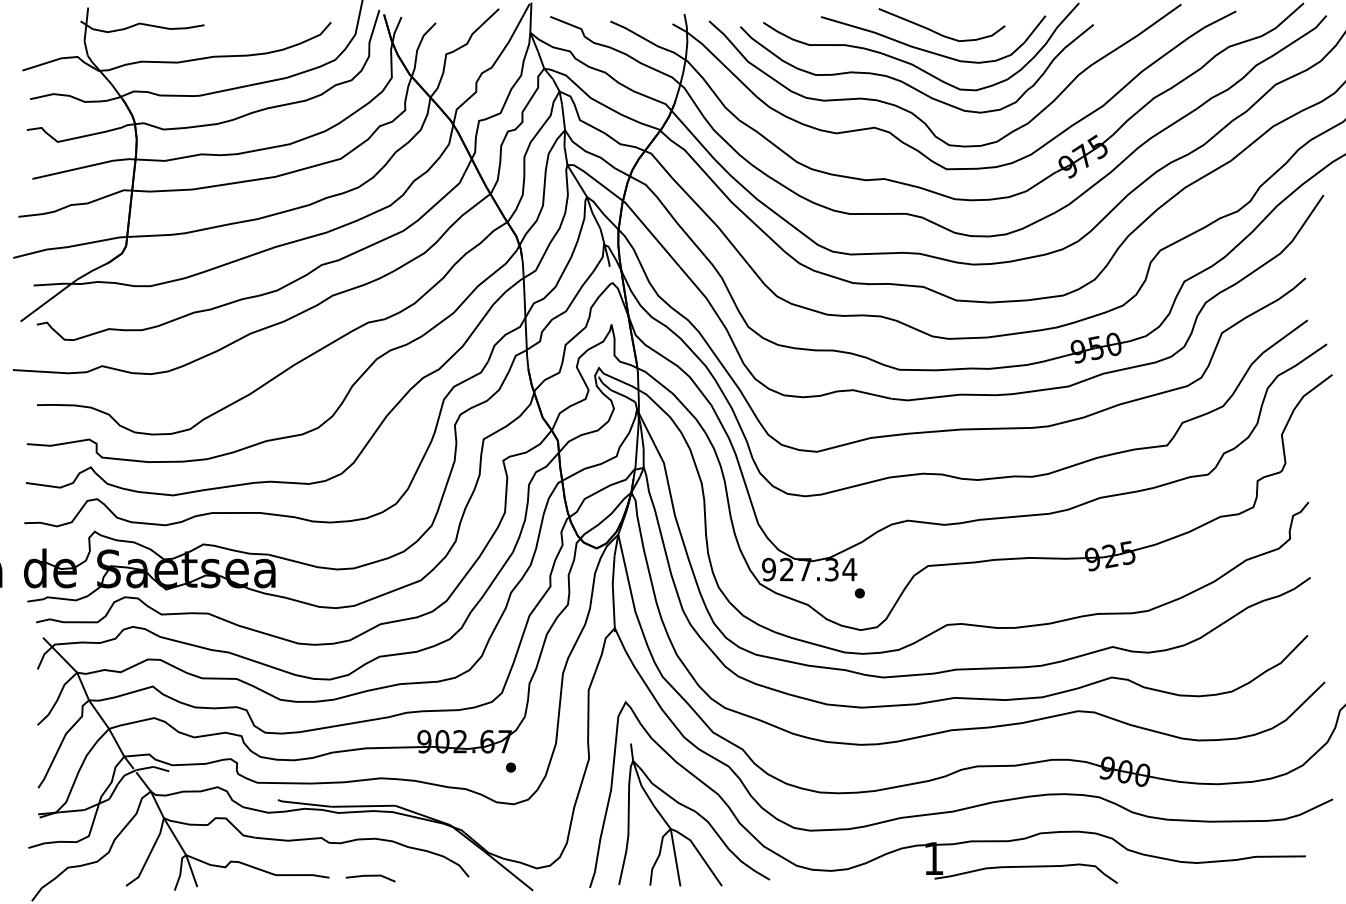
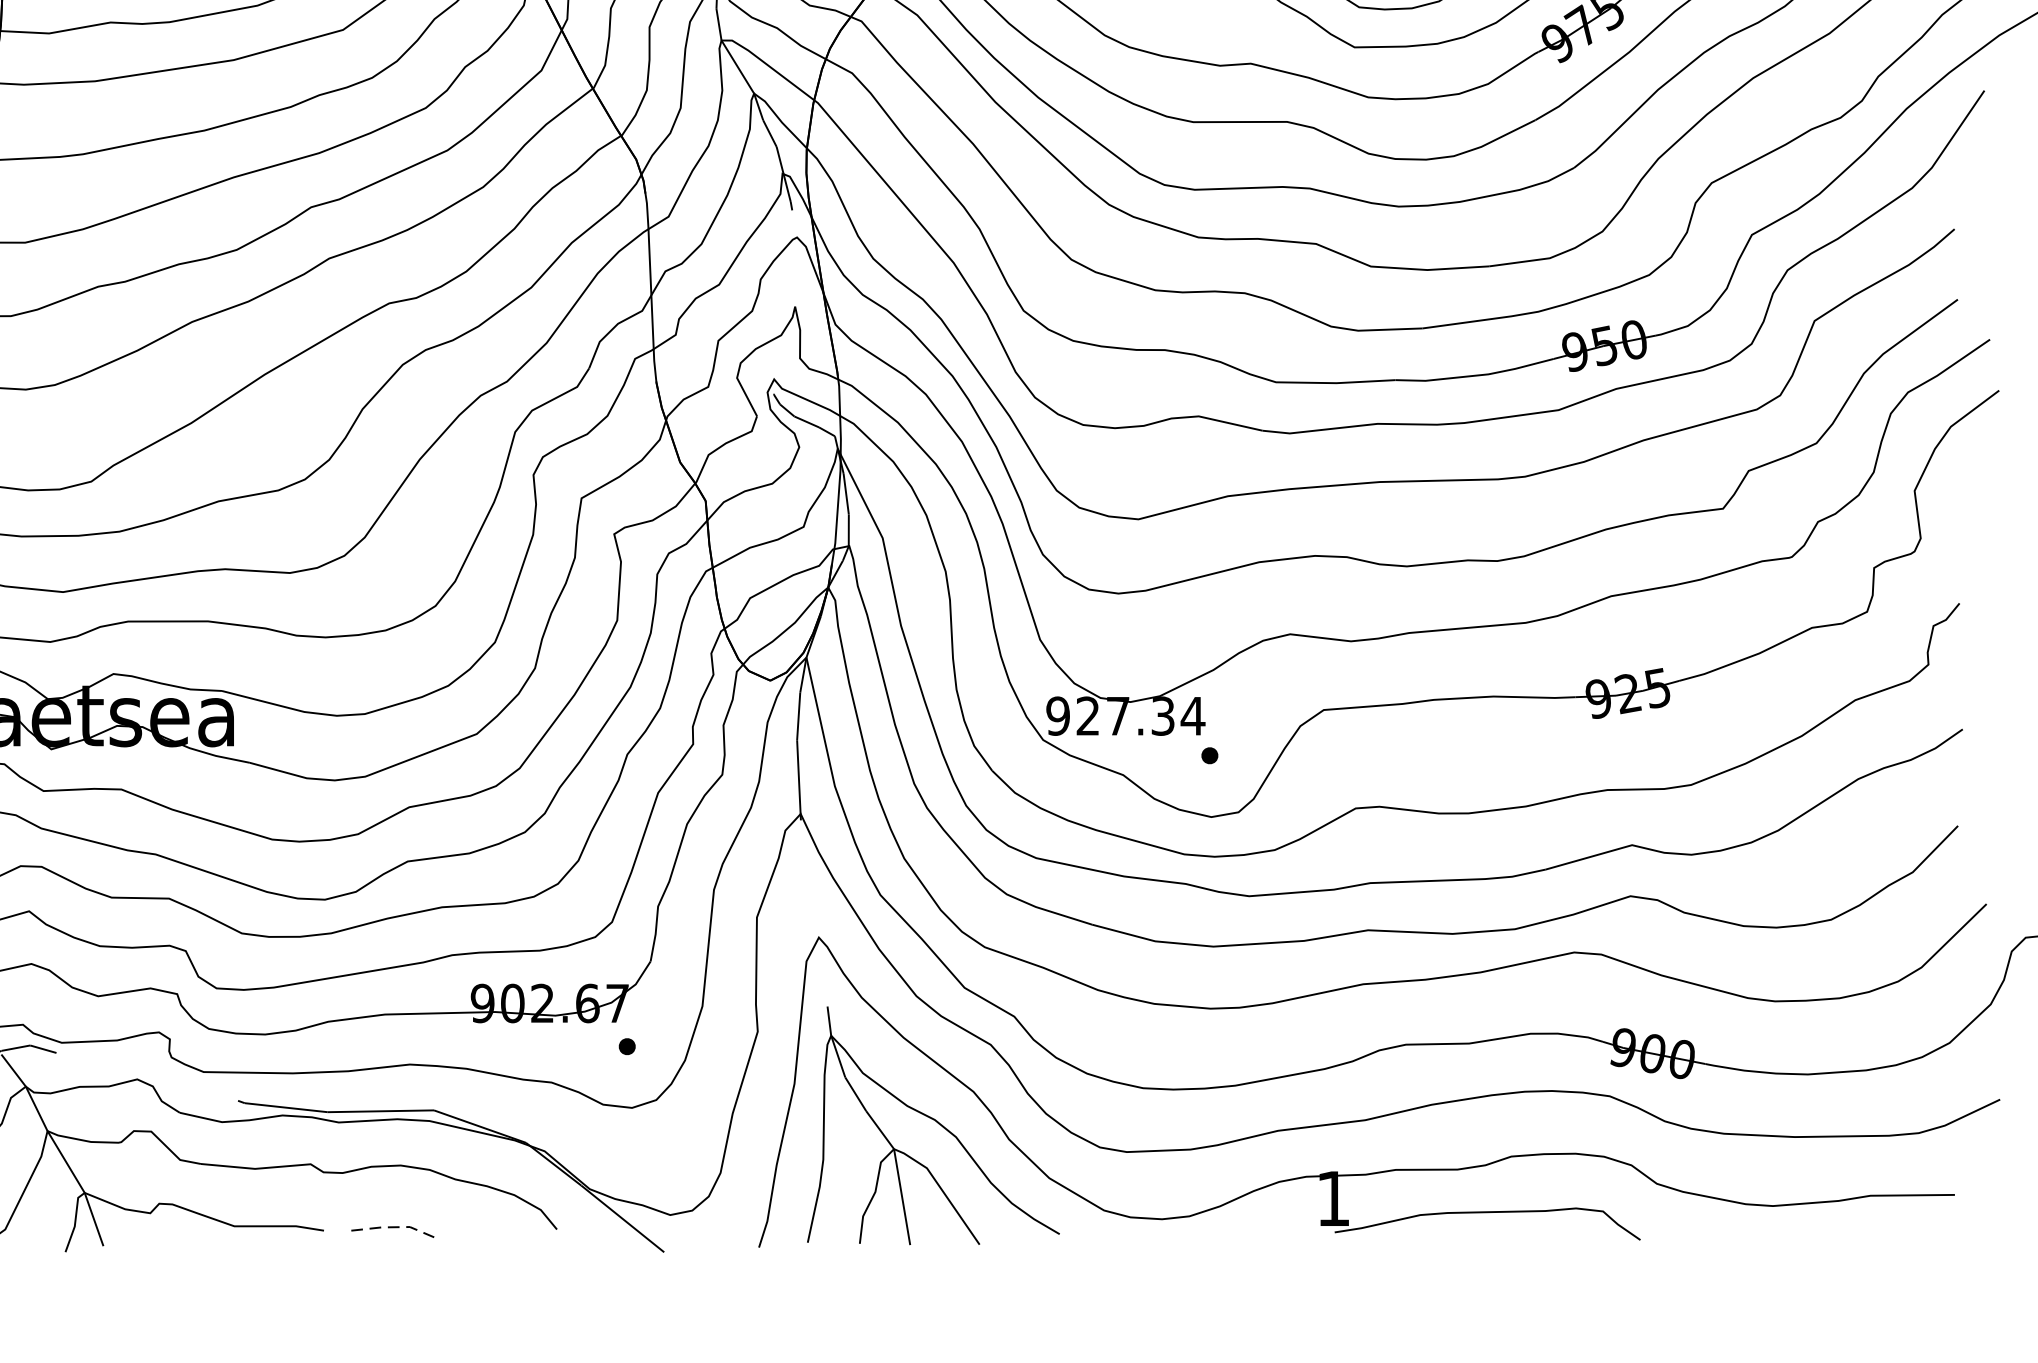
line: (370, 875) -> (392, 1226), solid -> dashed

